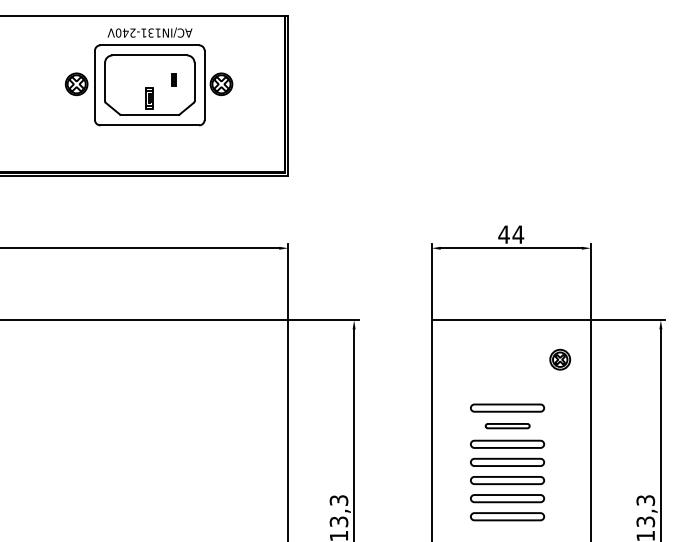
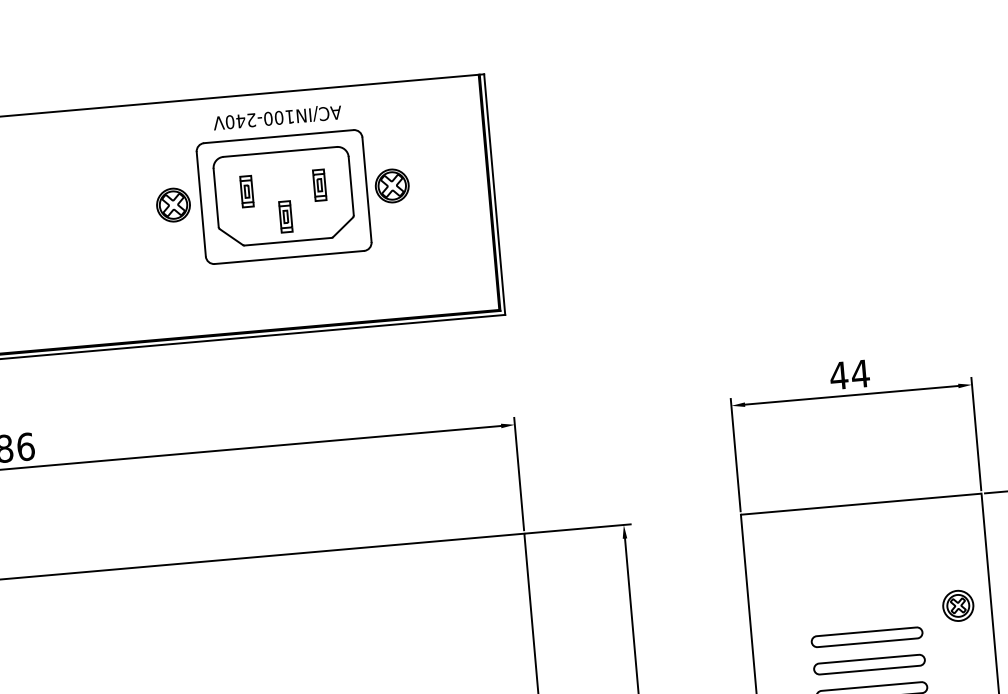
text: (147, 32) -> (273, 117), AC/IN131-240V -> AC/IN100-240V
part: (125, 79) -> (246, 191), added
part: (173, 79) -> (319, 185), size x1.67
part: (560, 359) -> (958, 605), moved
part: (507, 425) -> (869, 663), size x1.67

